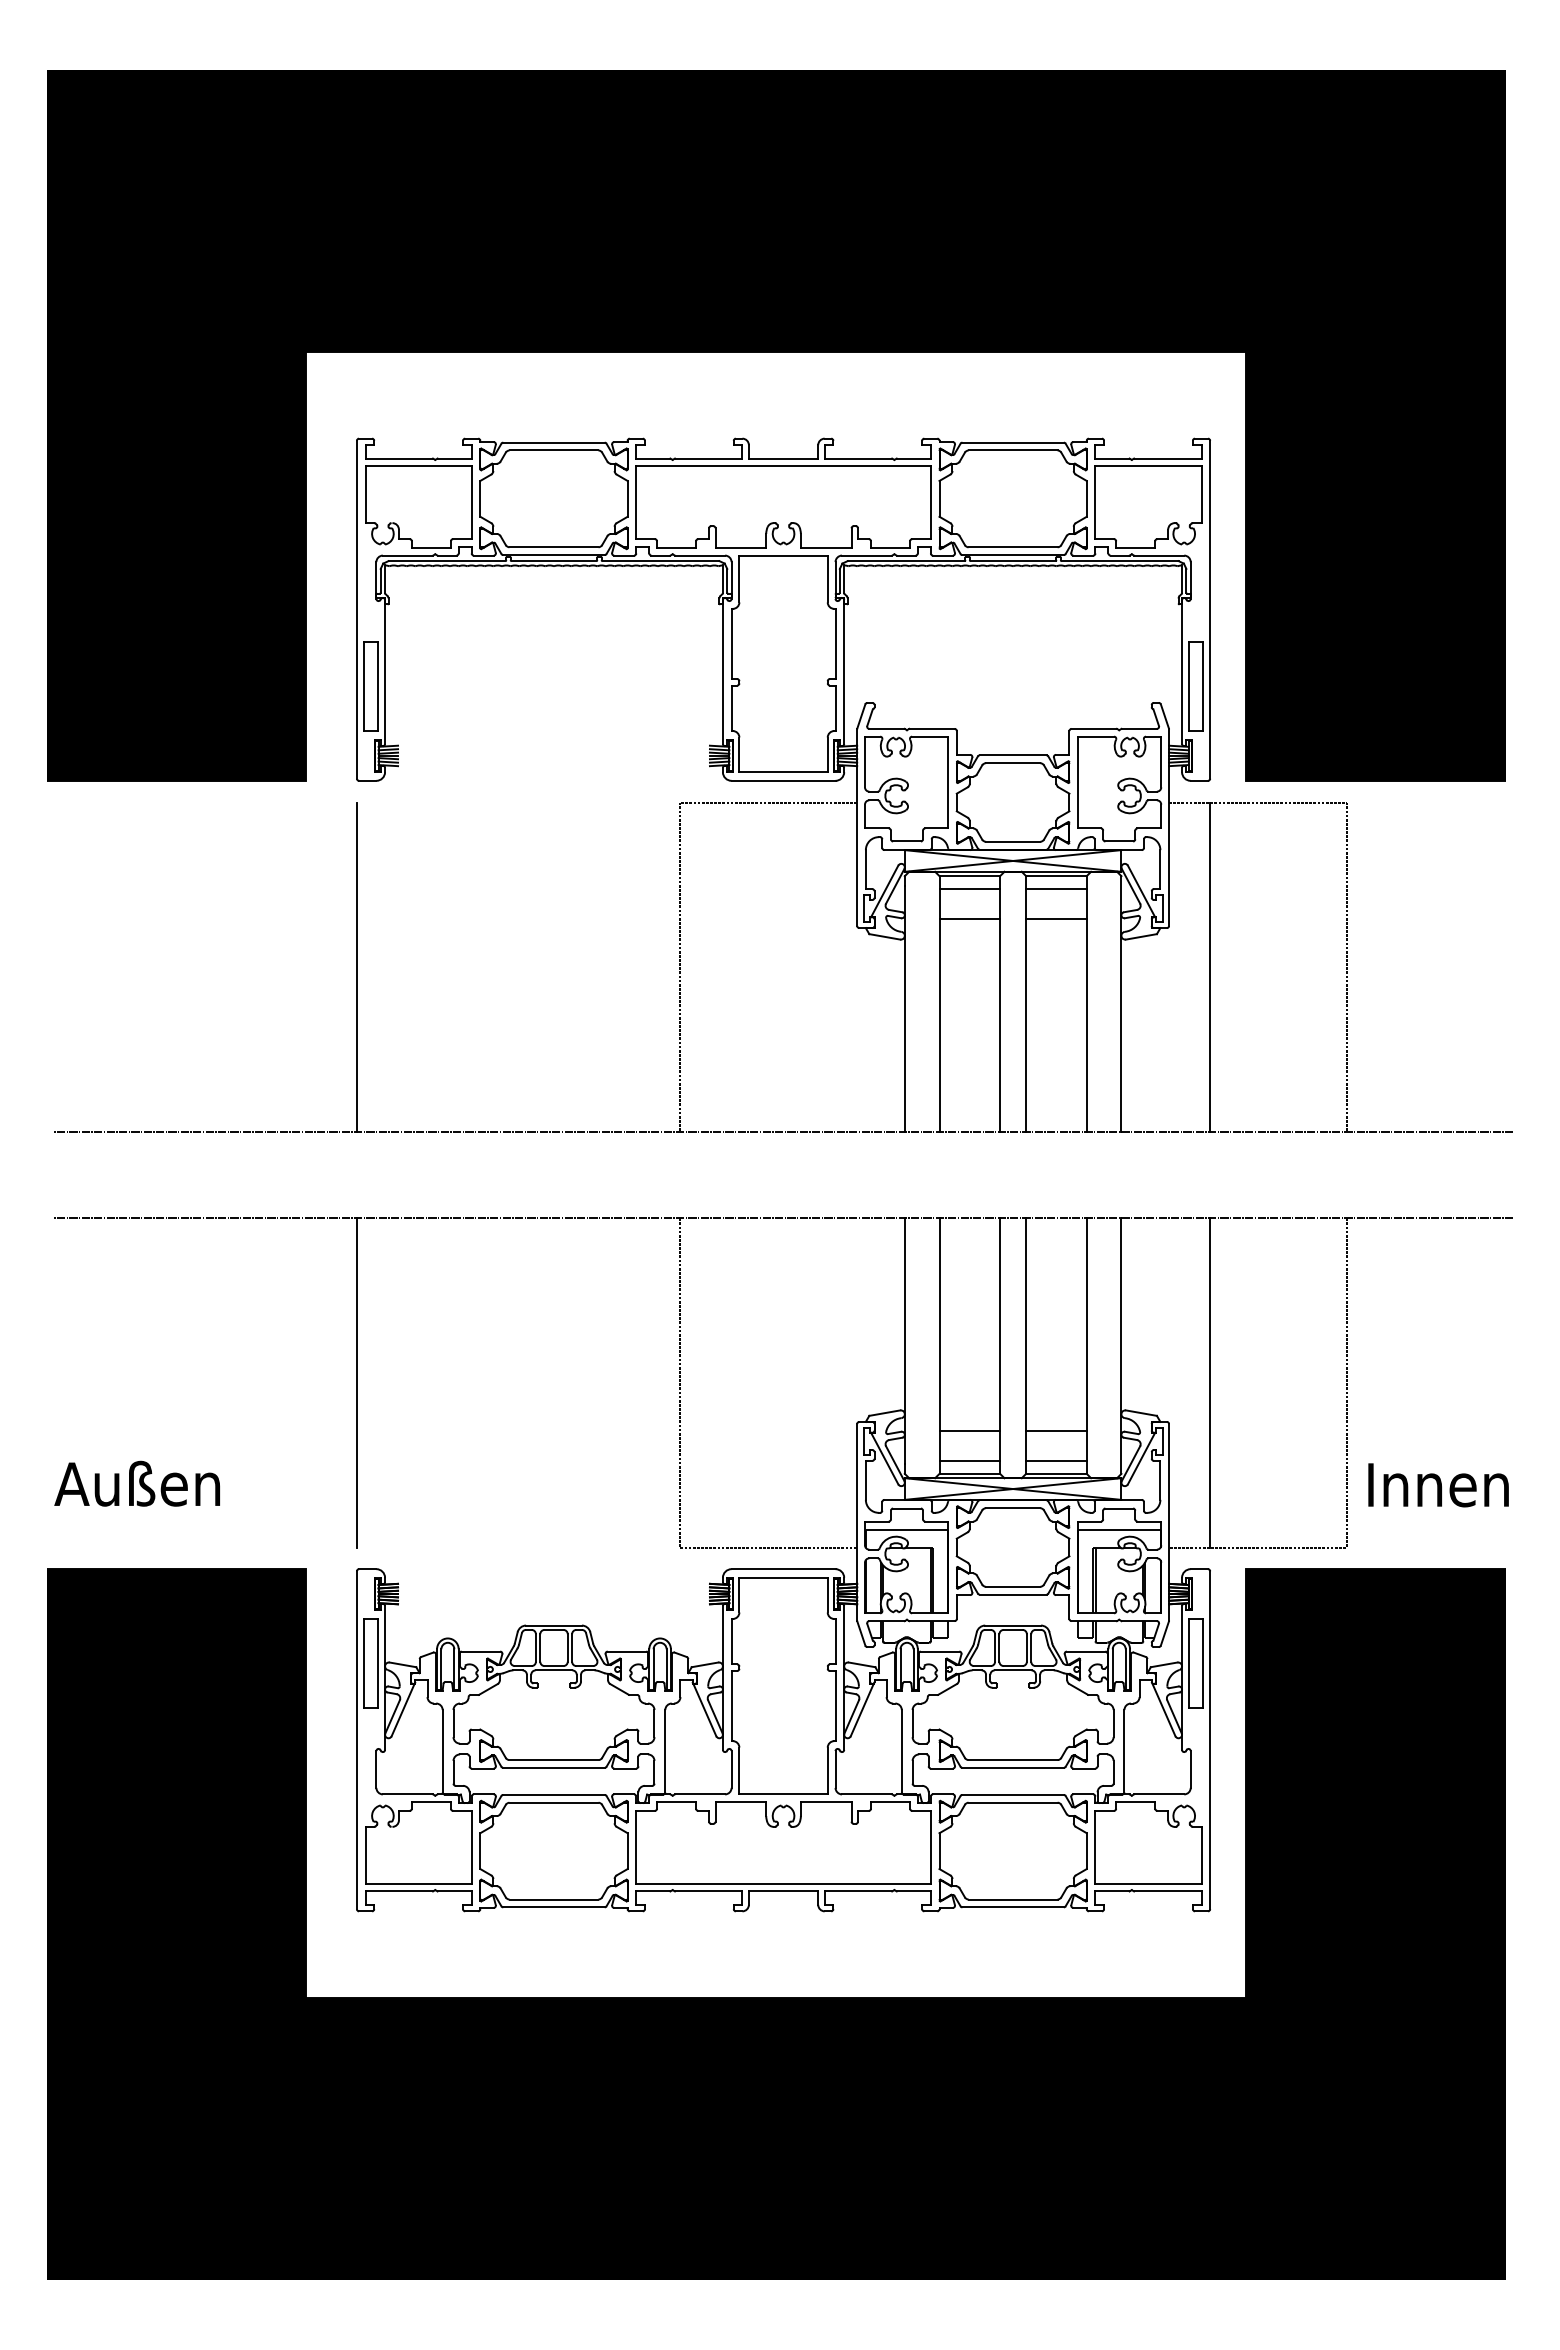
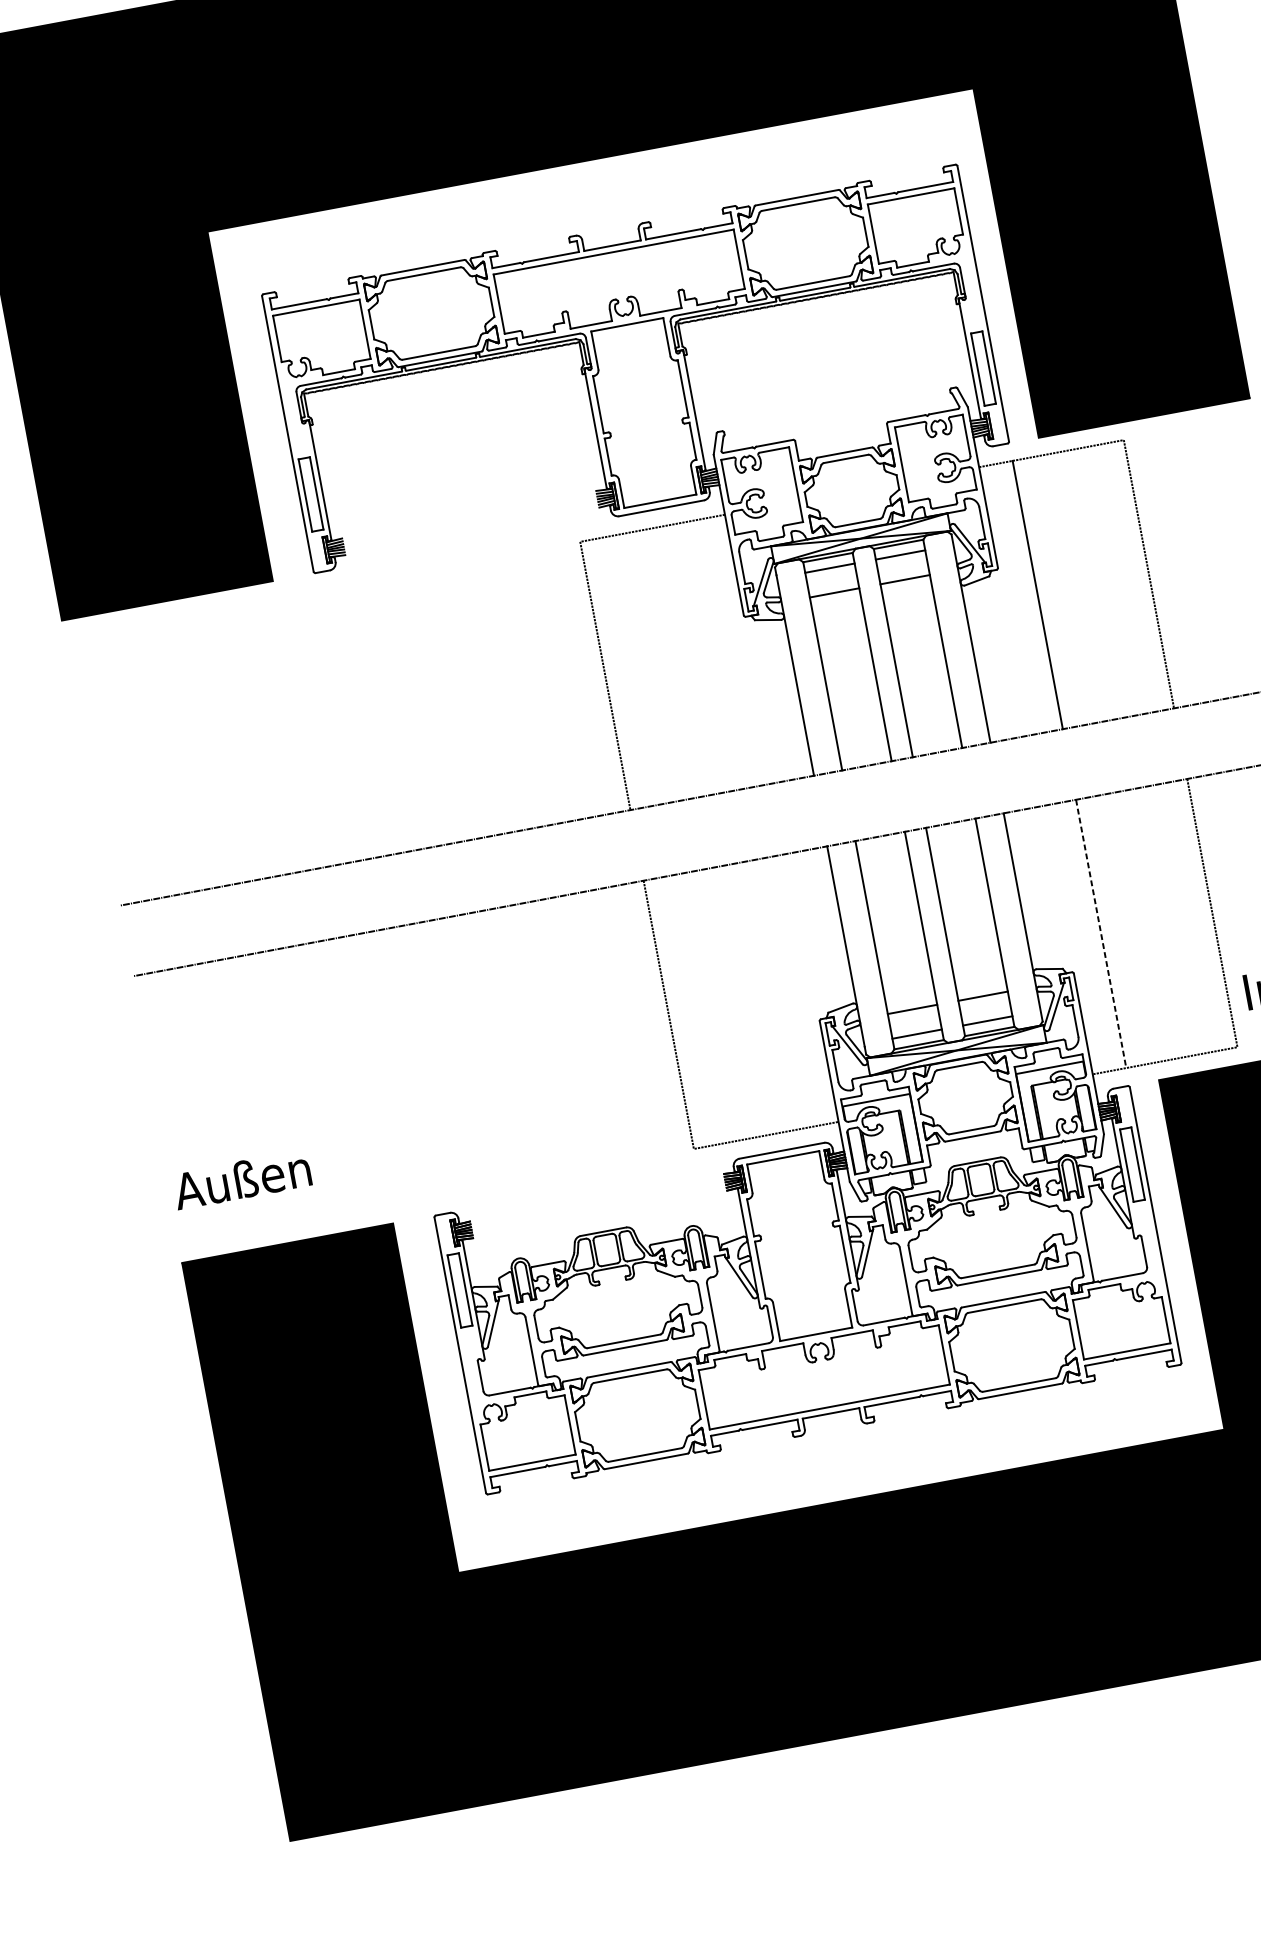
line: (356, 966) -> (341, 724), removed
line: (356, 1382) -> (405, 1063), removed
line: (1210, 1382) -> (1101, 933), solid -> dashed

